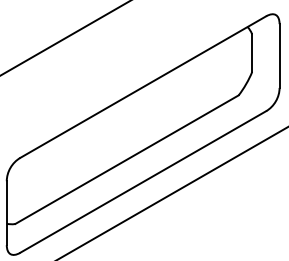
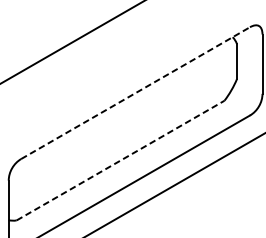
line: (143, 87) -> (135, 93), solid -> dashed
line: (127, 159) -> (121, 160), solid -> dashed

